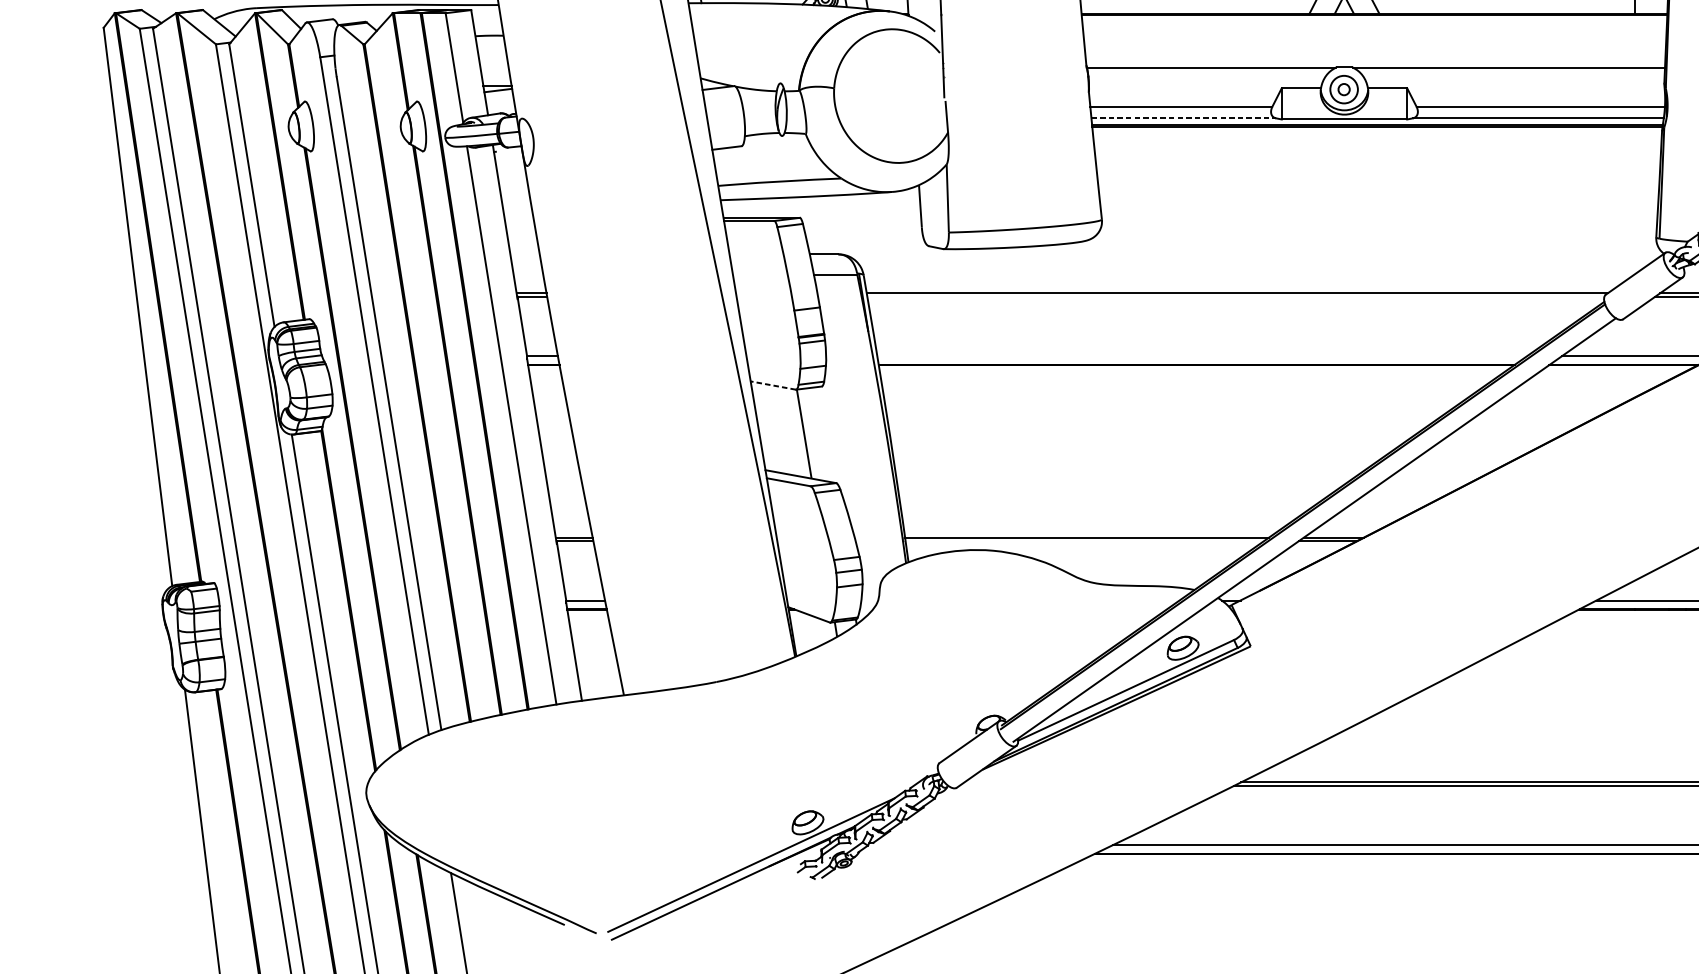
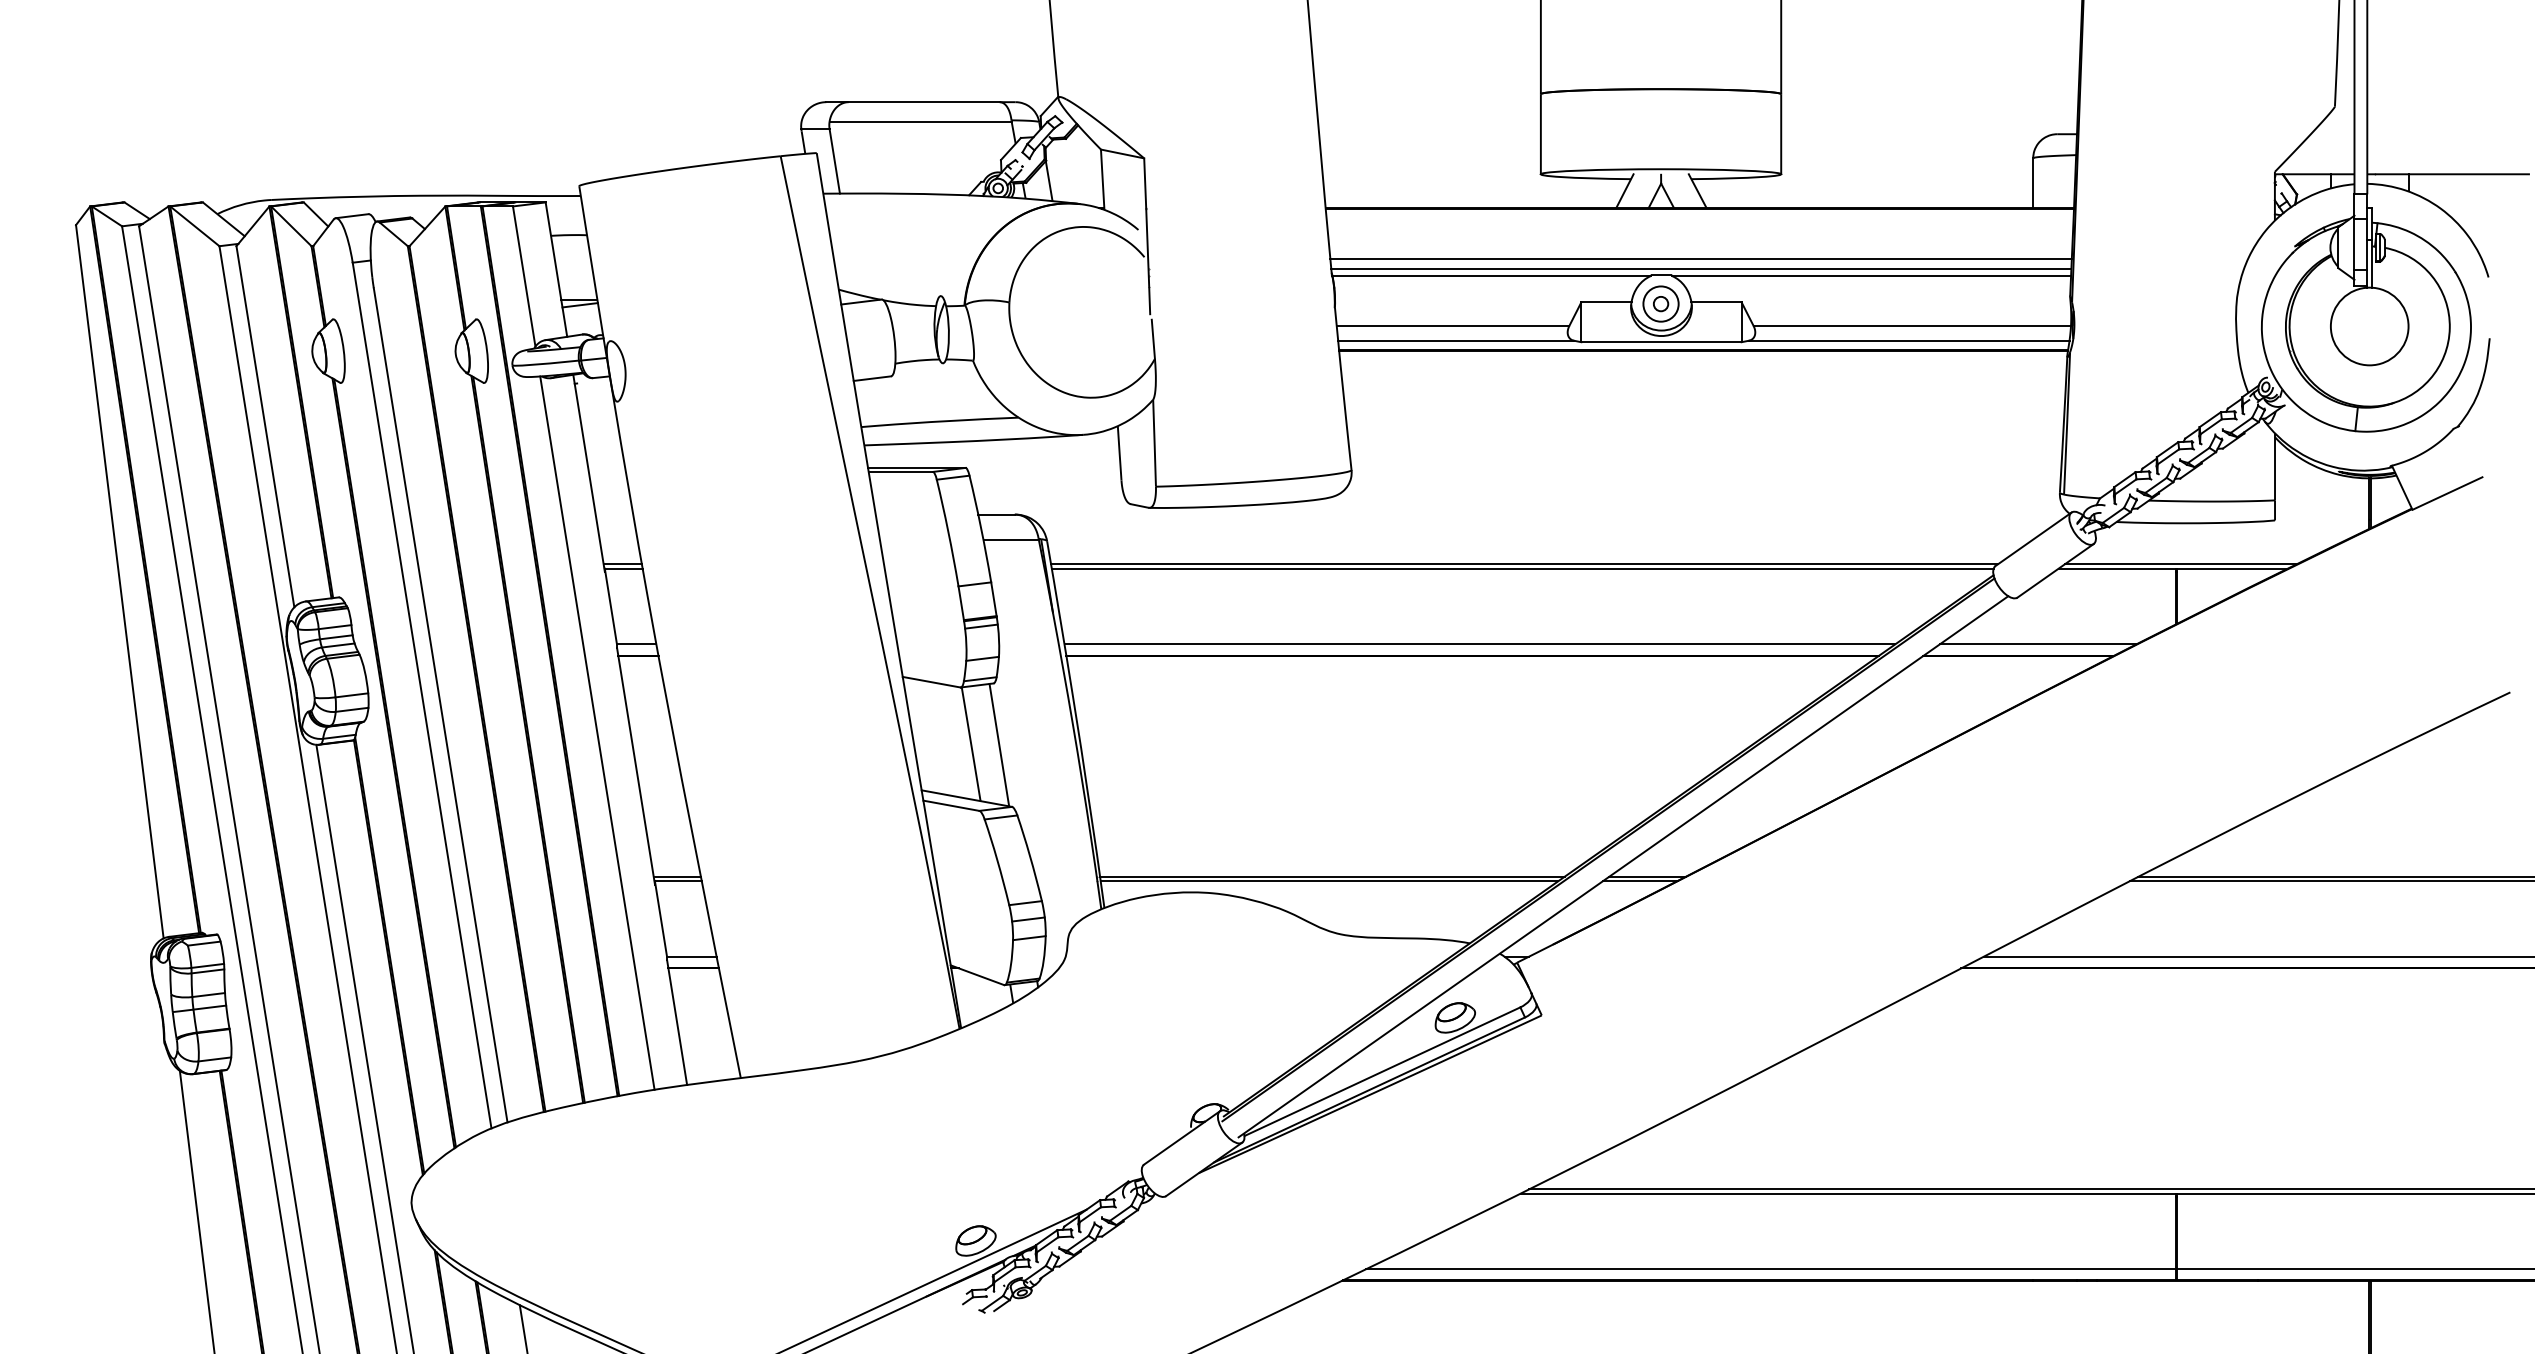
line: (1375, 53) -> (1700, 258), added
line: (1375, 62) -> (1701, 269), added
line: (1184, 118) -> (1456, 340), dashed -> solid
line: (1235, 296) -> (1522, 568), added
line: (1202, 356) -> (1479, 644), added
line: (773, 385) -> (931, 682), dashed -> solid
line: (826, 434) -> (999, 744), added
line: (1084, 541) -> (1329, 881), added

